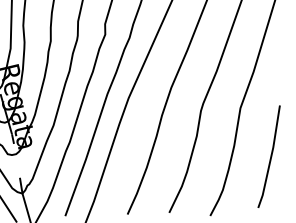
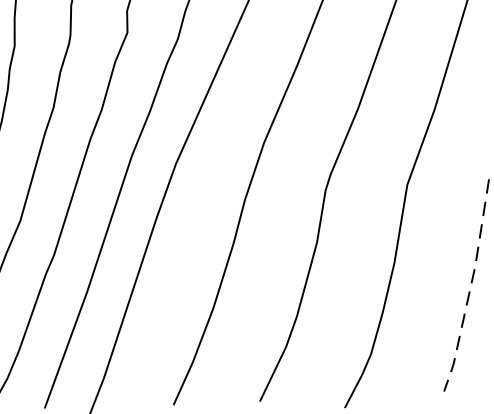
line: (271, 157) -> (471, 286), solid -> dashed

